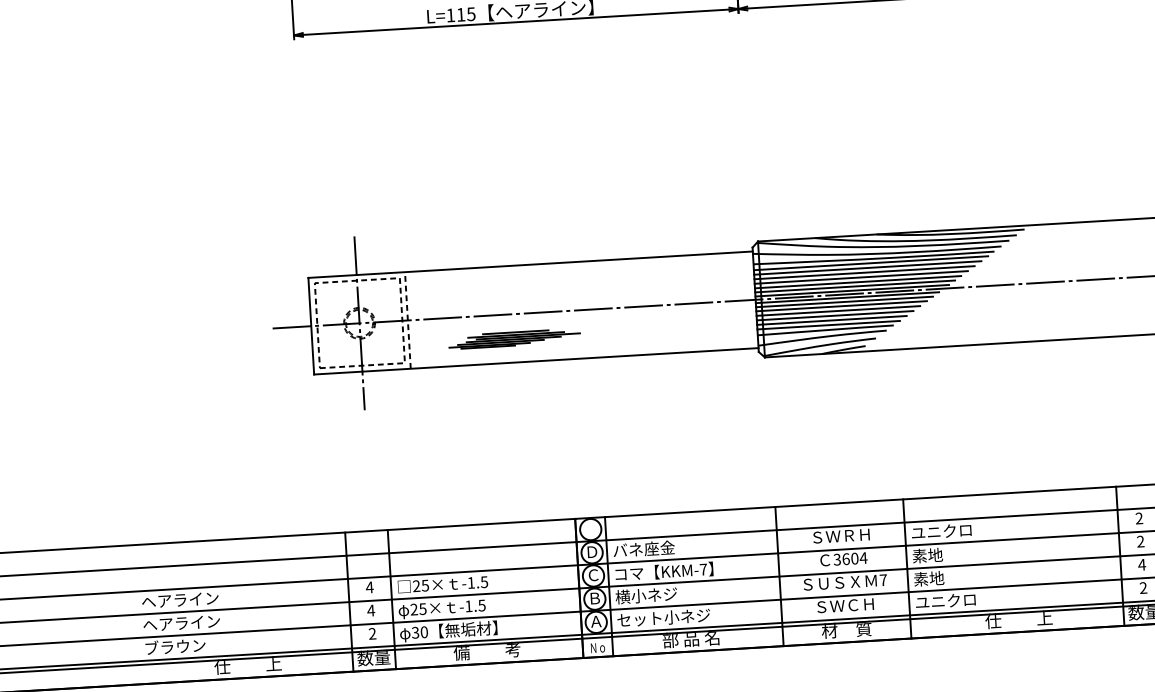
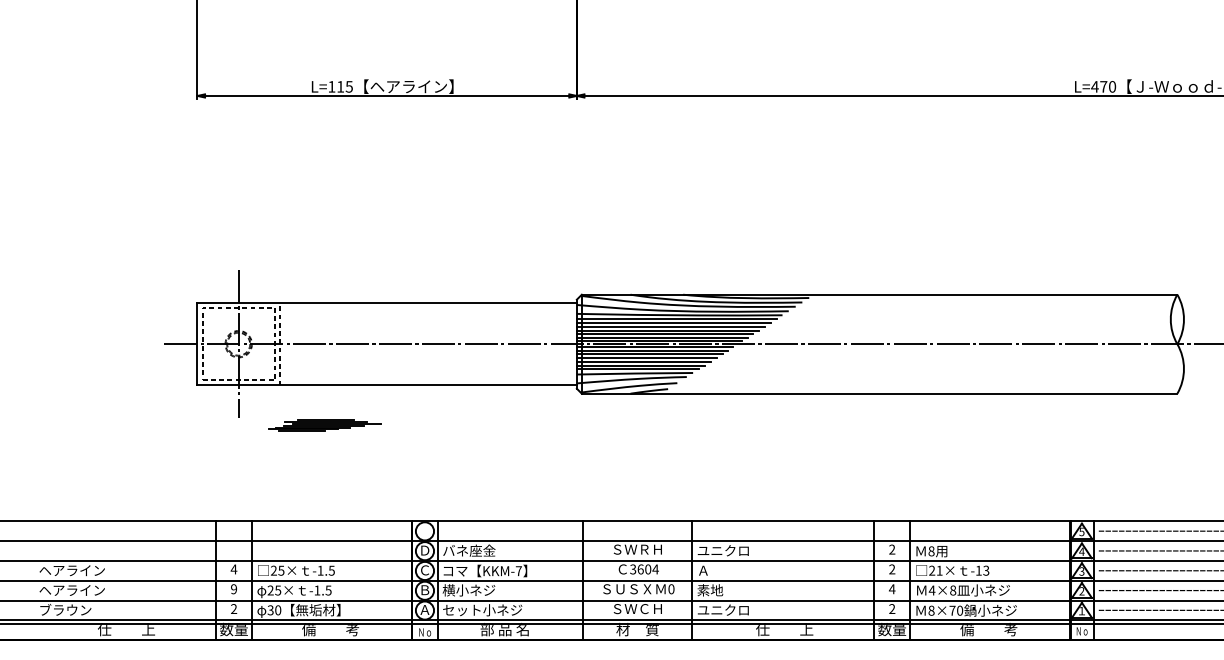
part: (514, 339) -> (324, 425), moved
text: (927, 555) -> (710, 570), 素地 -> Ａ
text: (883, 580) -> (671, 589), 7 -> 0
text: (370, 610) -> (233, 589), 4 -> 9

